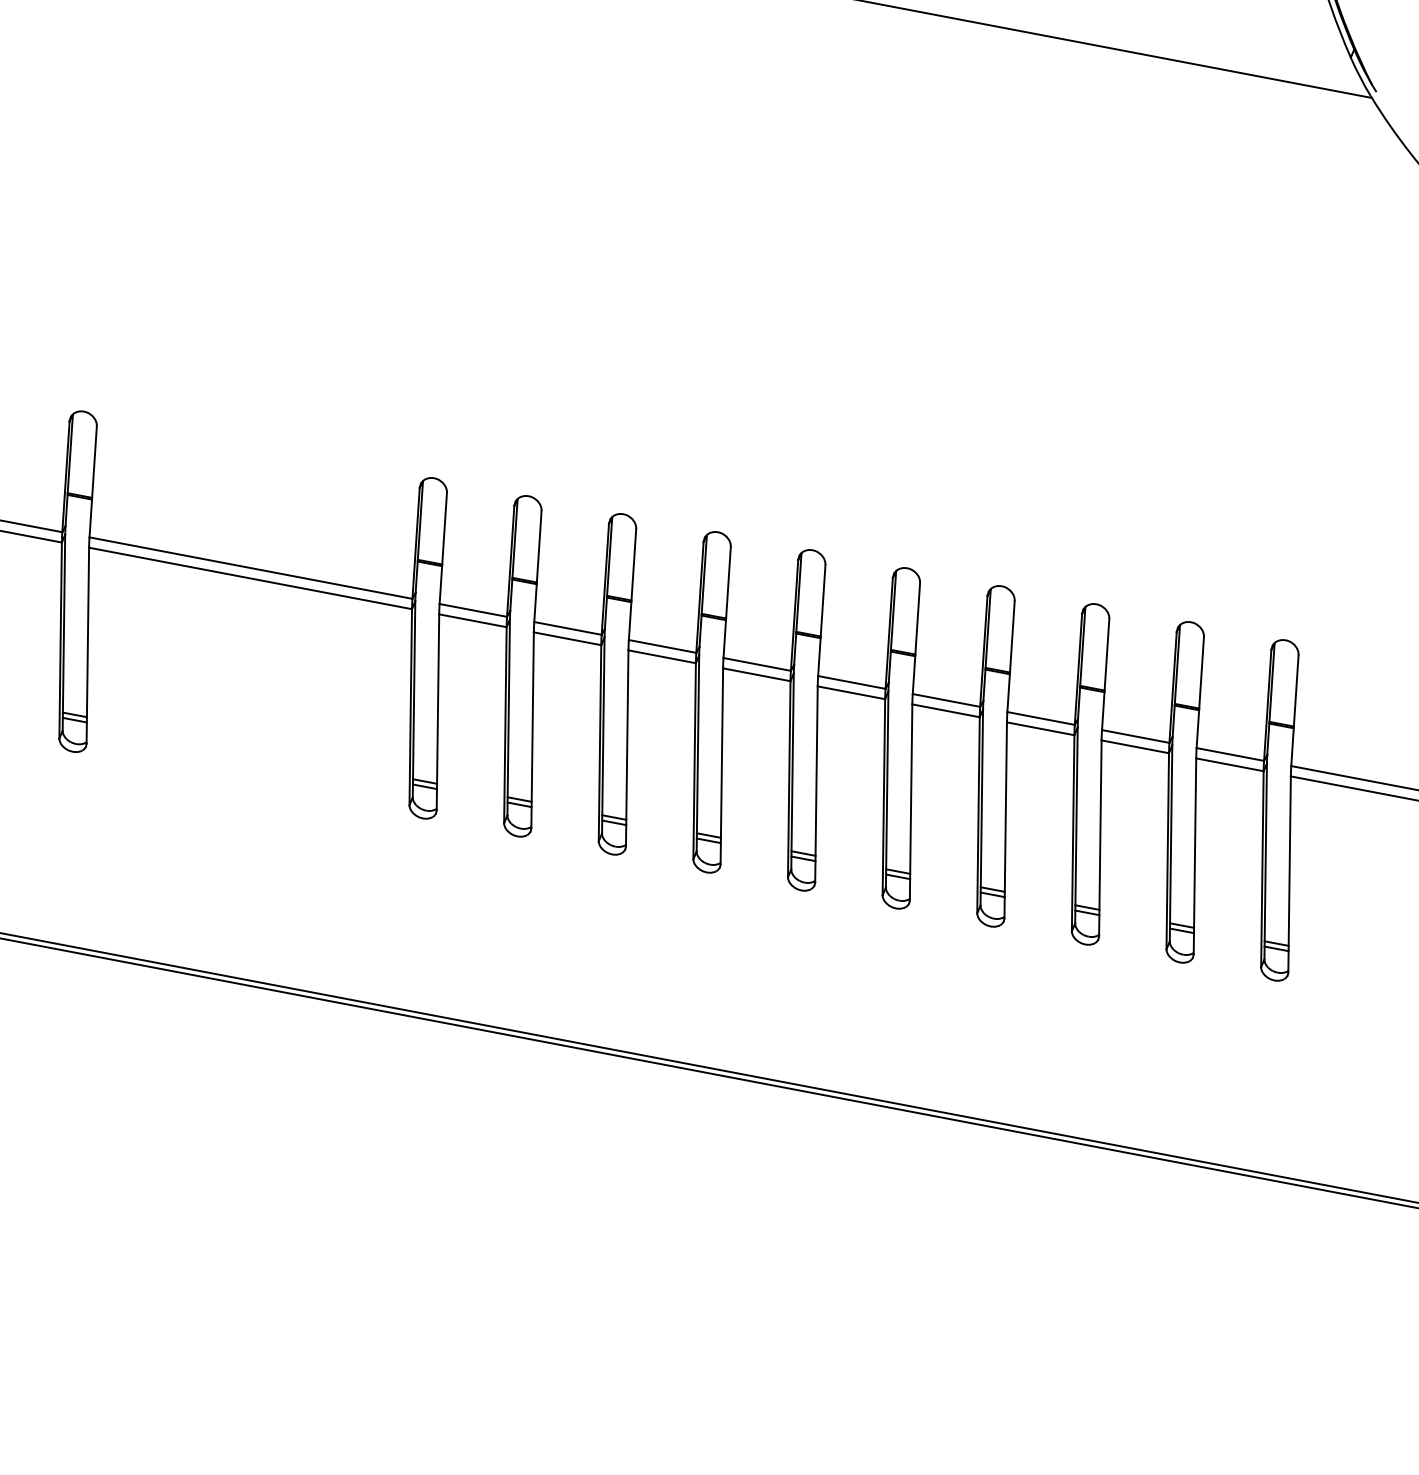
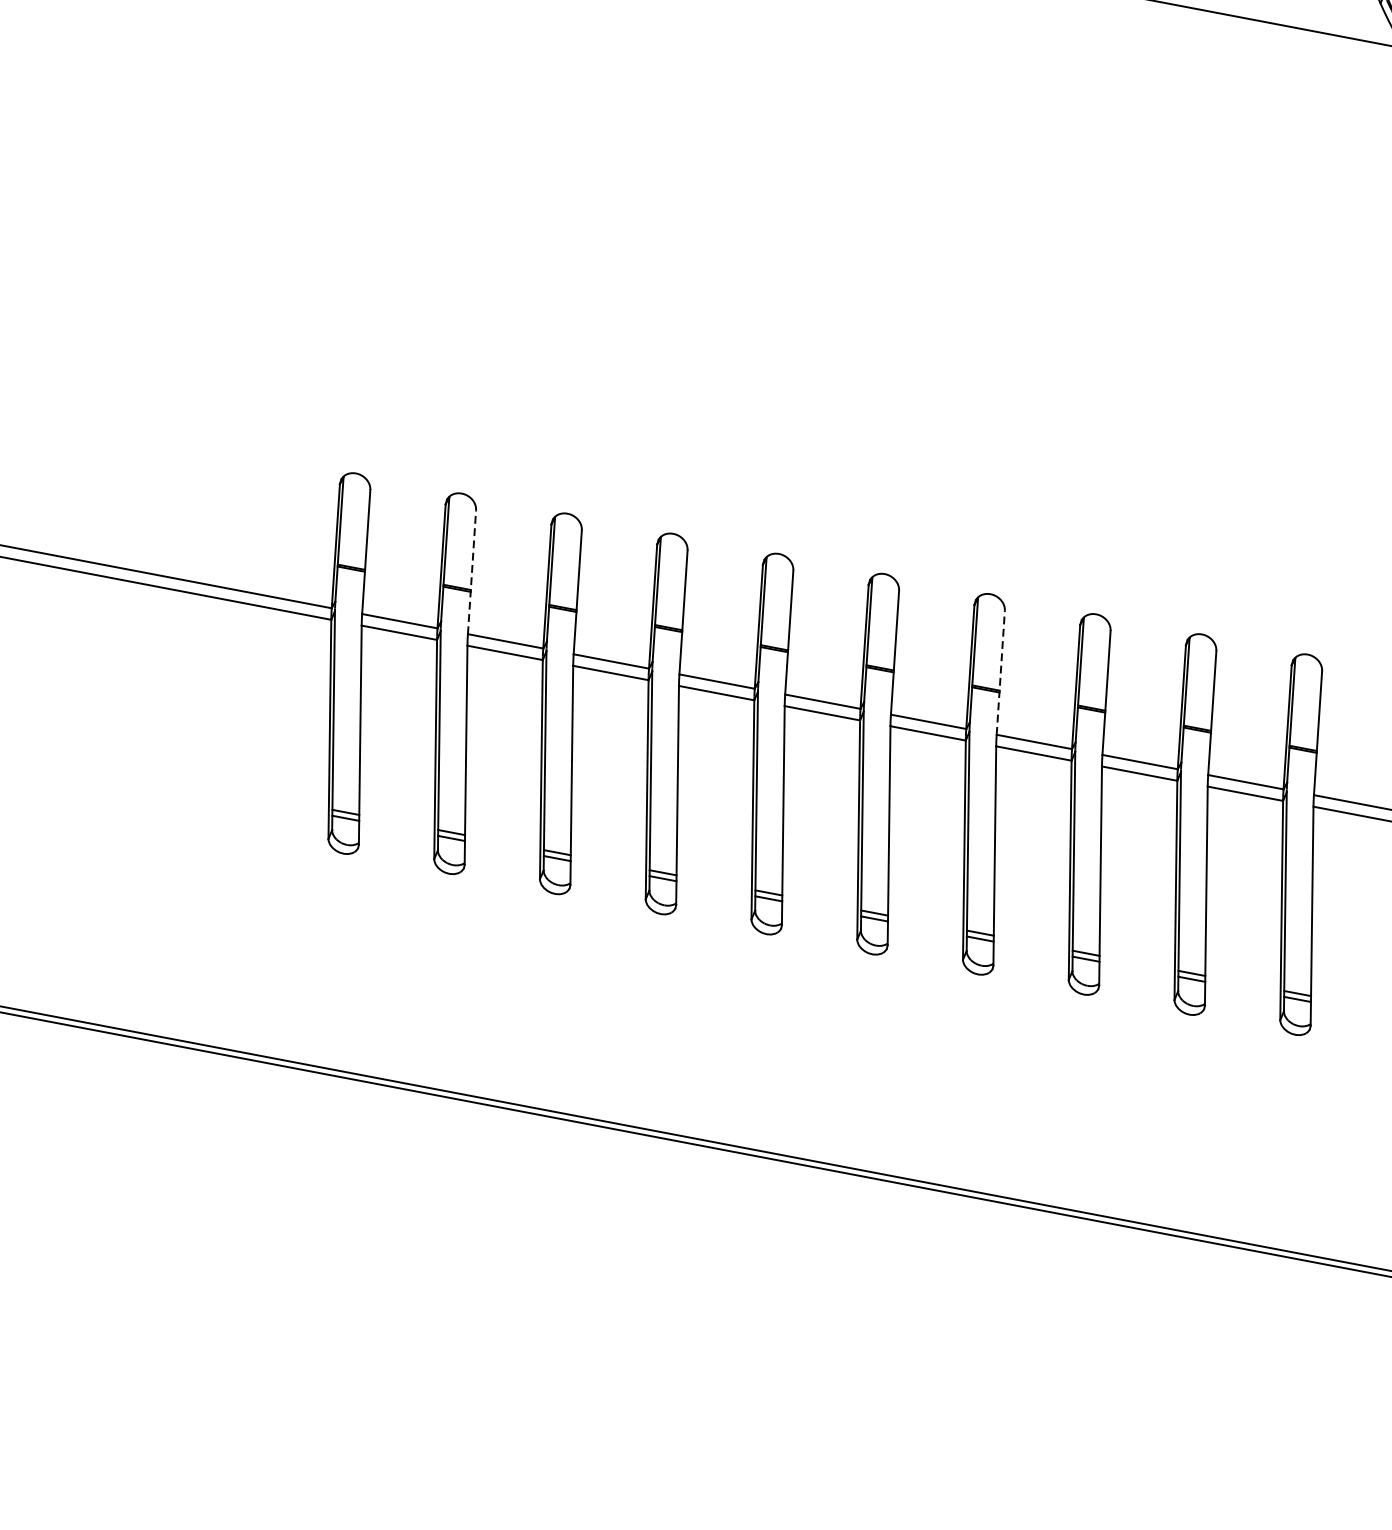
line: (537, 566) -> (471, 572), solid -> dashed
line: (1011, 656) -> (1001, 672), solid -> dashed

